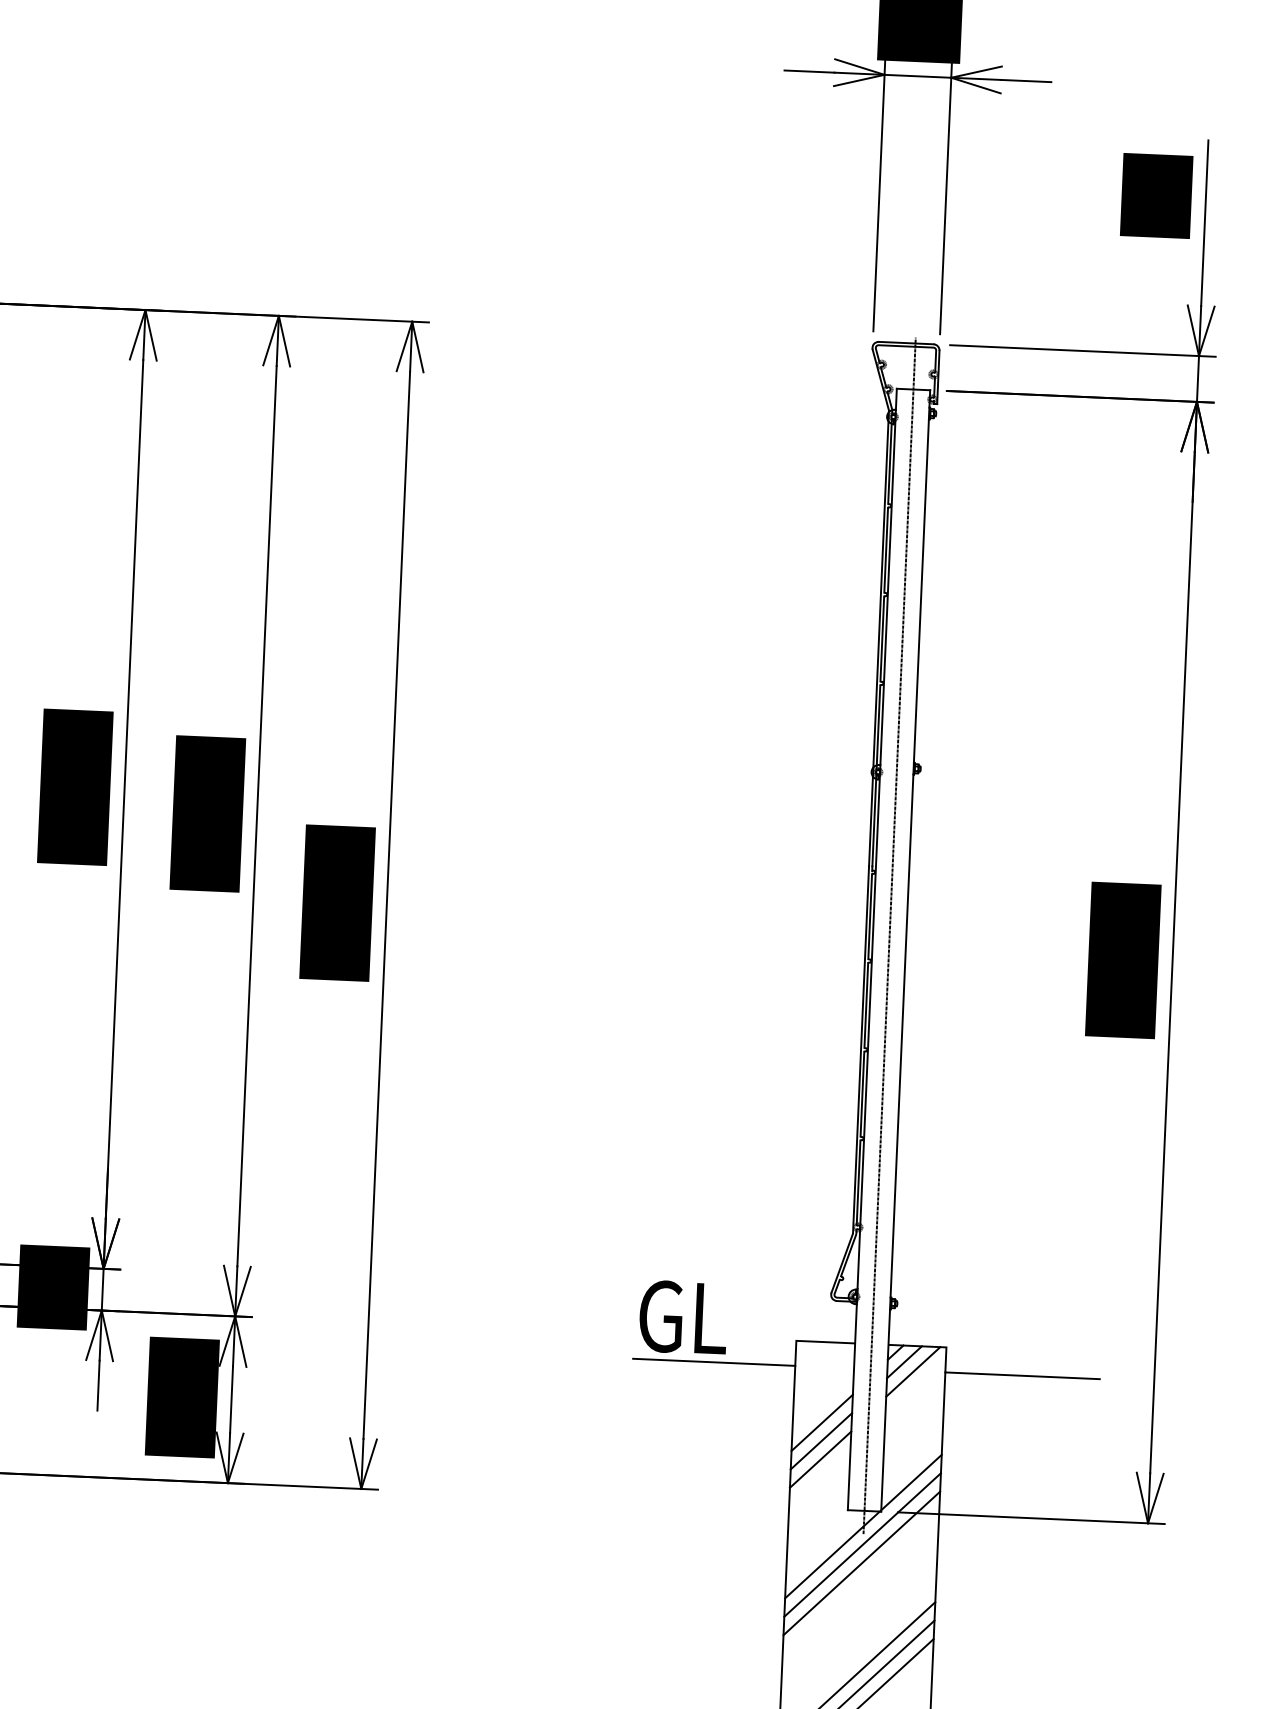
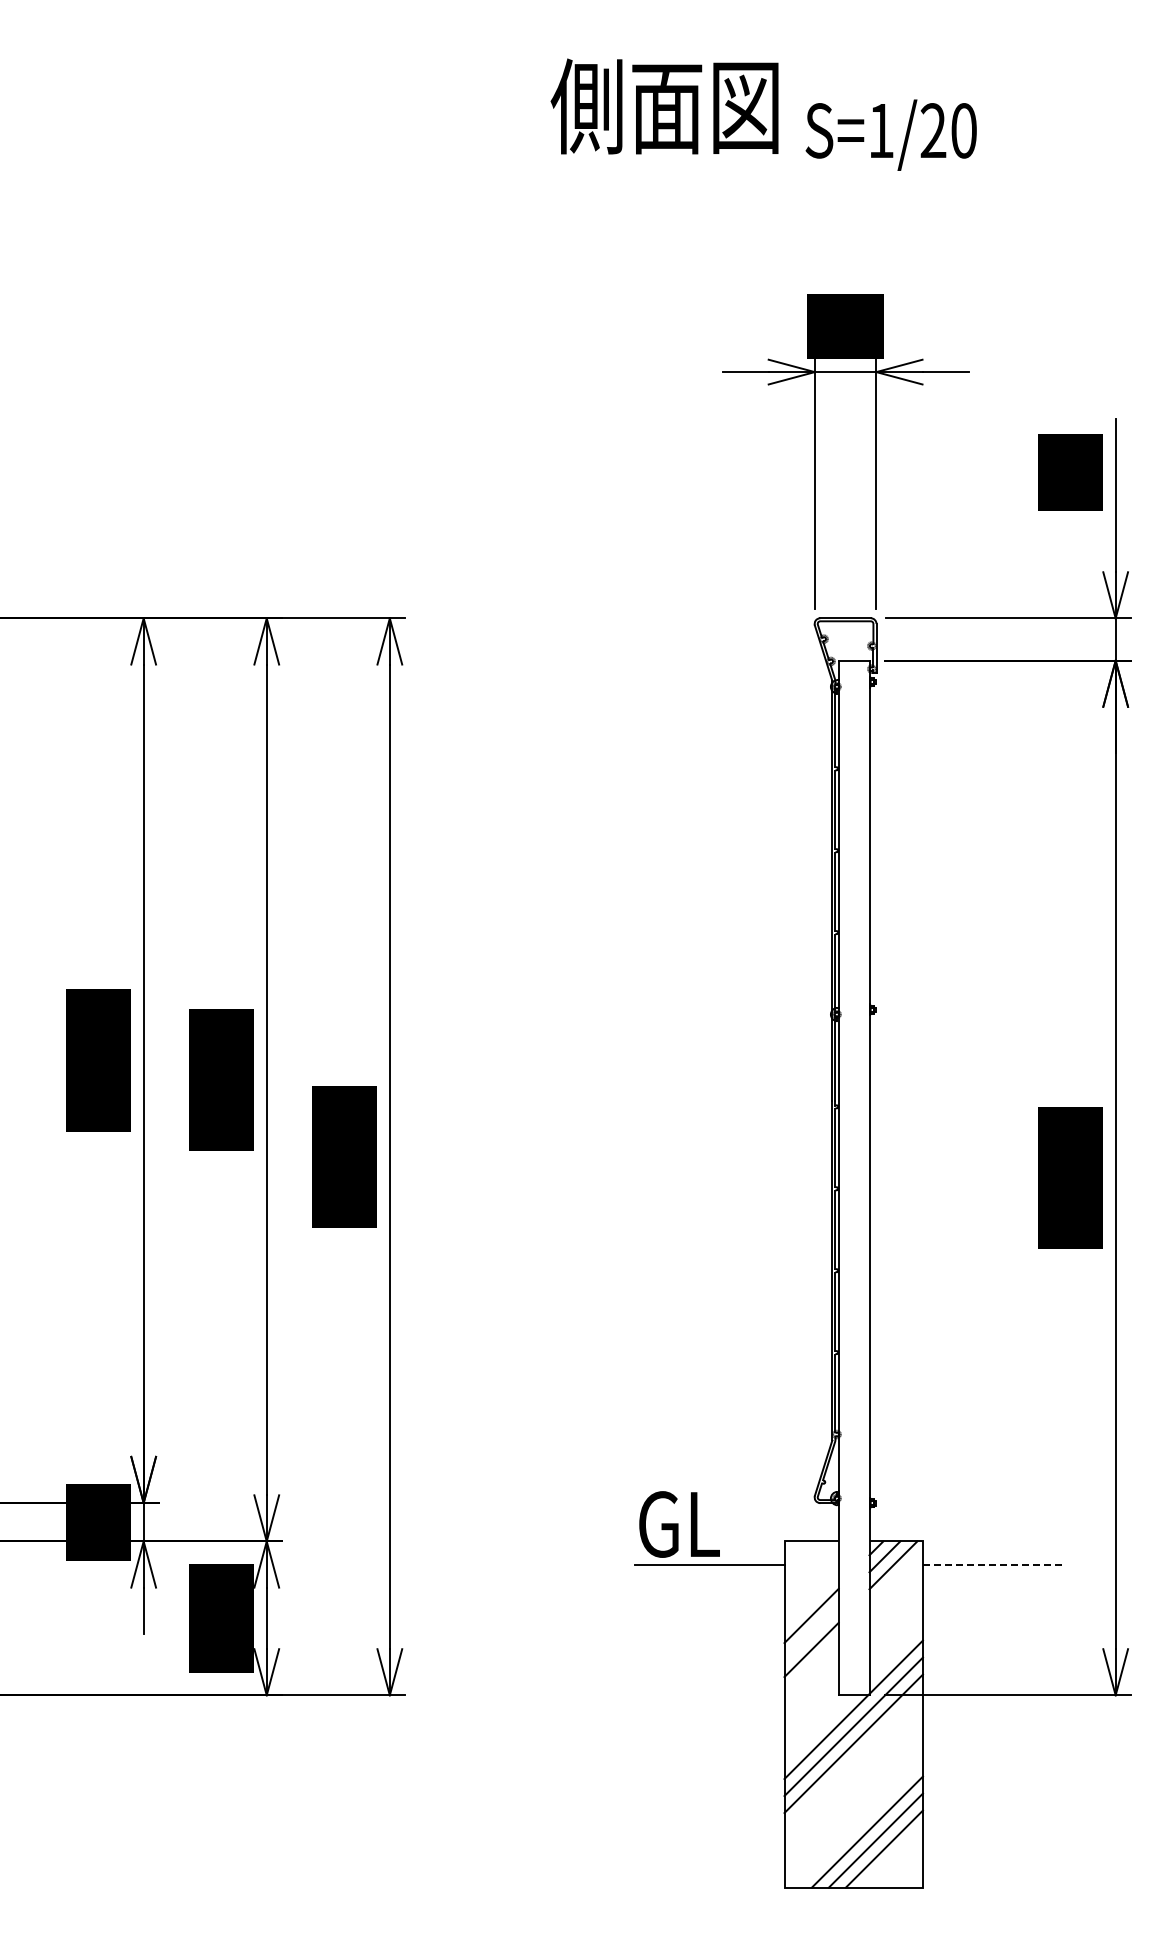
line: (890, 935) -> (854, 1164), removed
line: (1022, 1375) -> (994, 1564), solid -> dashed
line: (821, 1440) -> (811, 1632), removed

